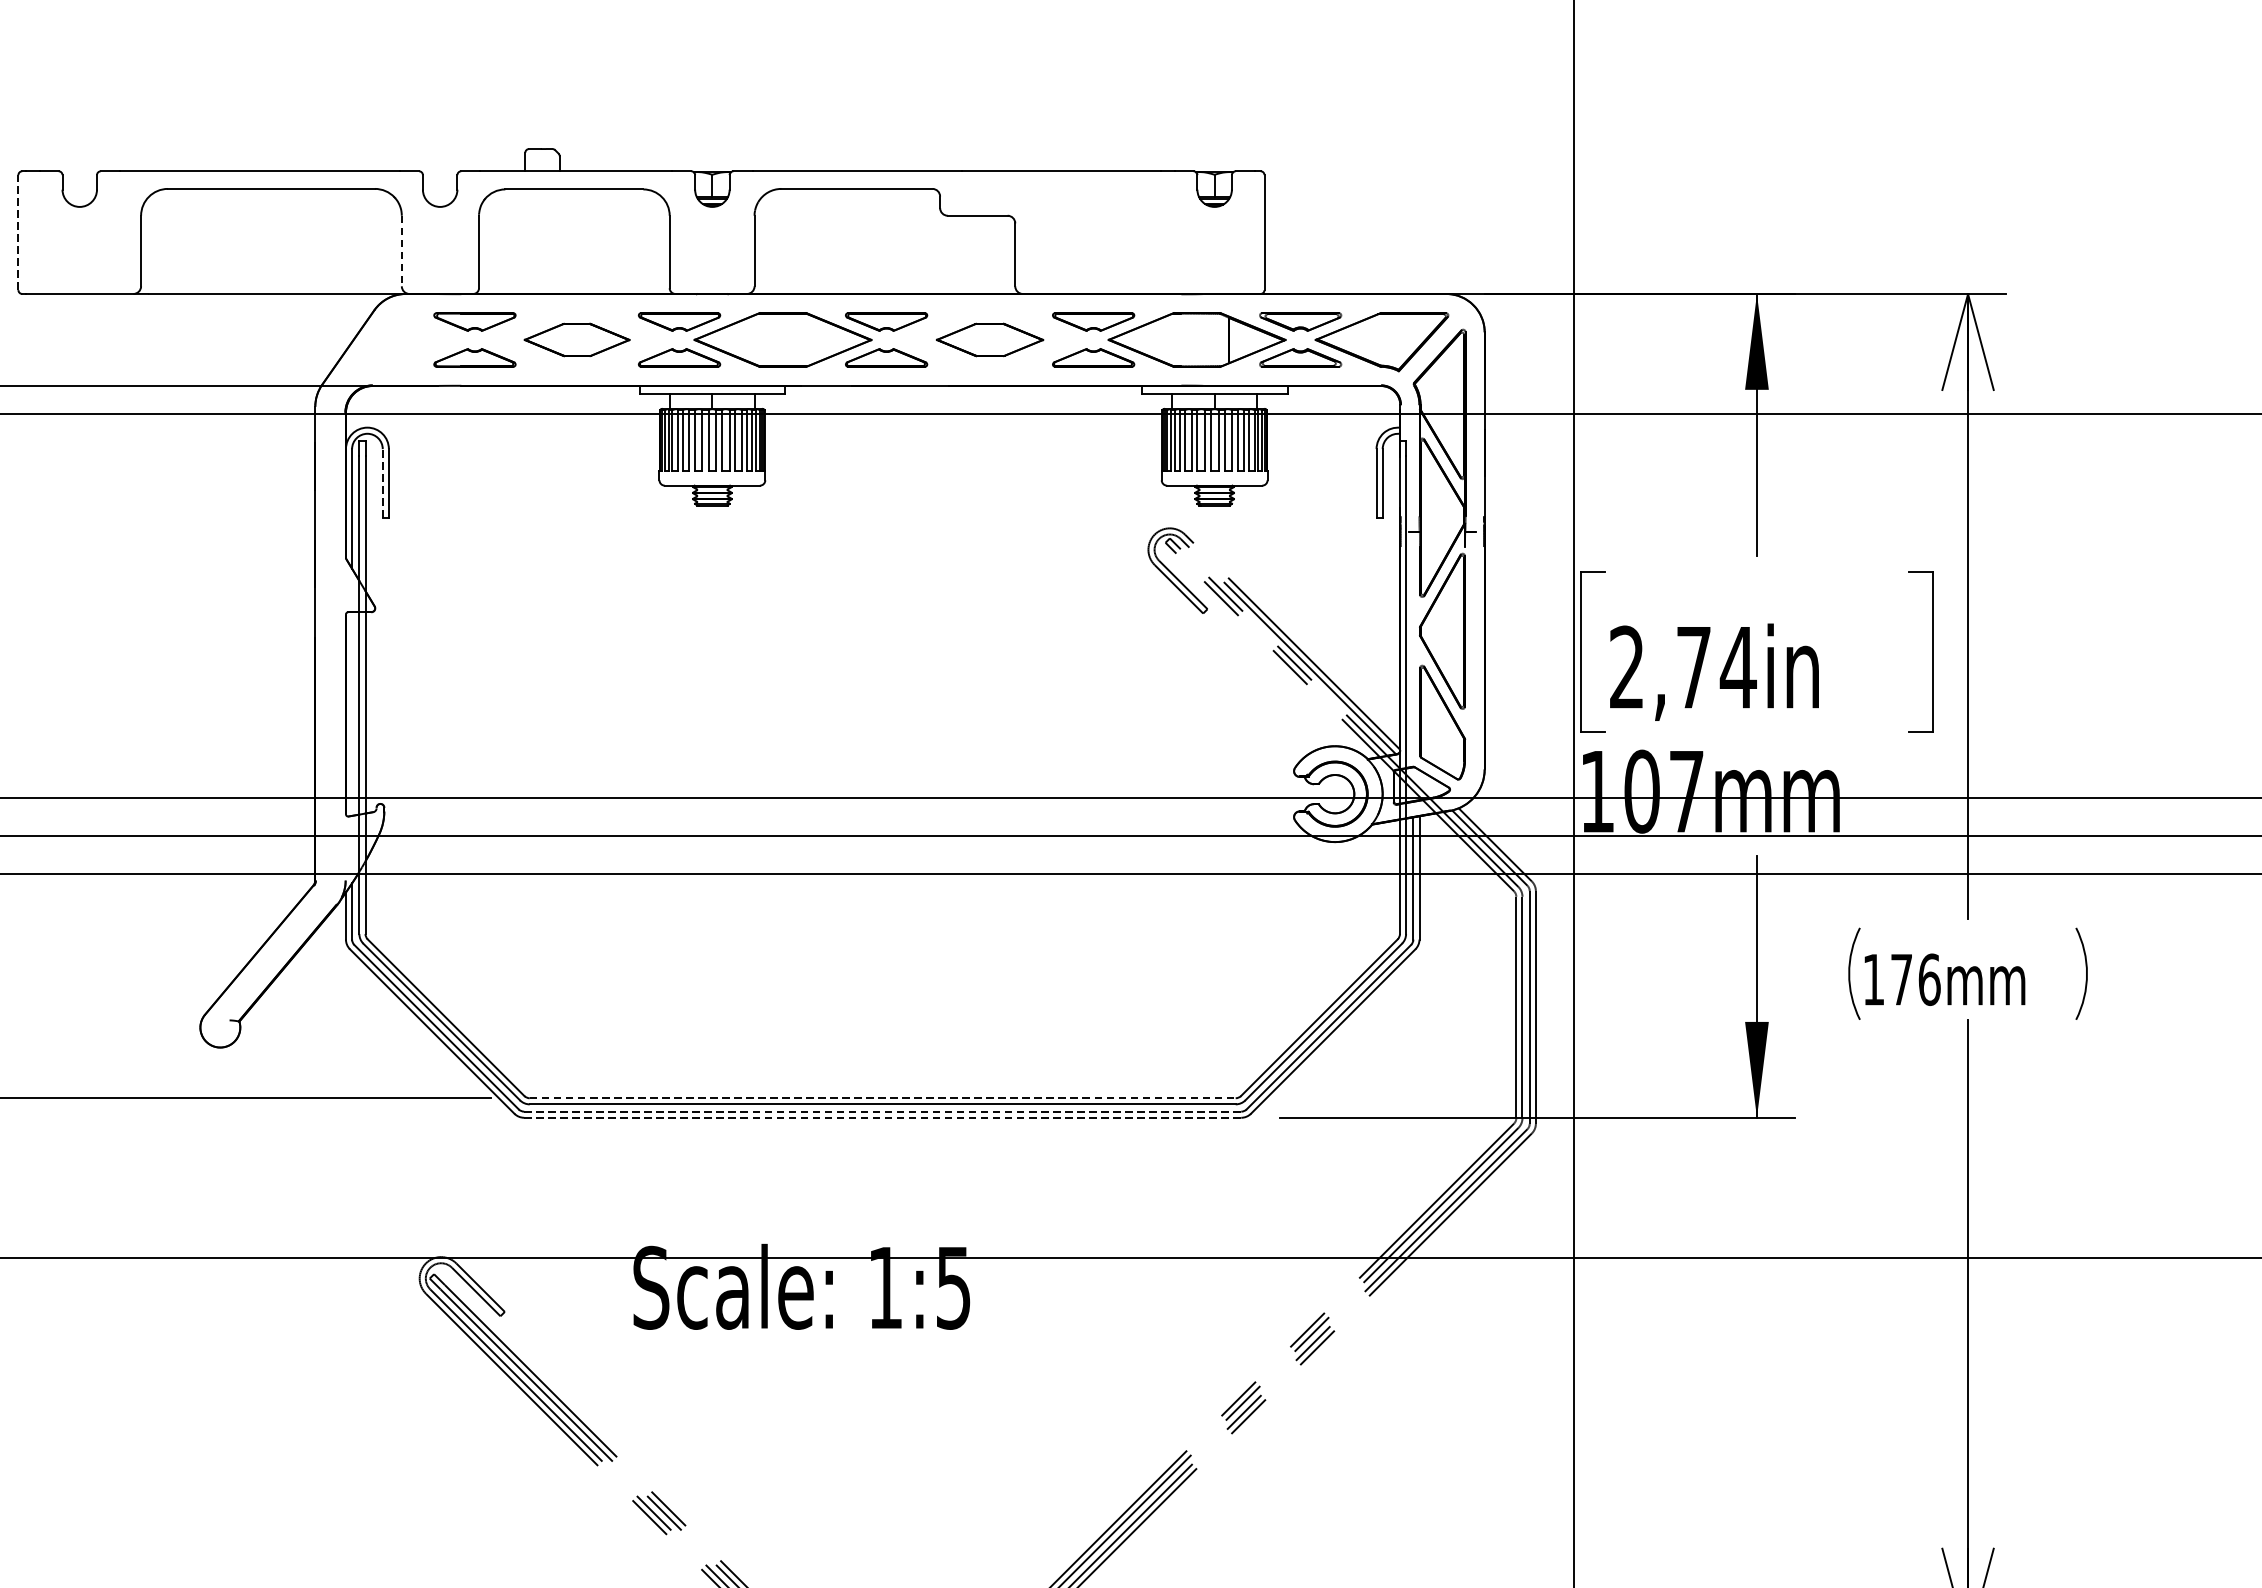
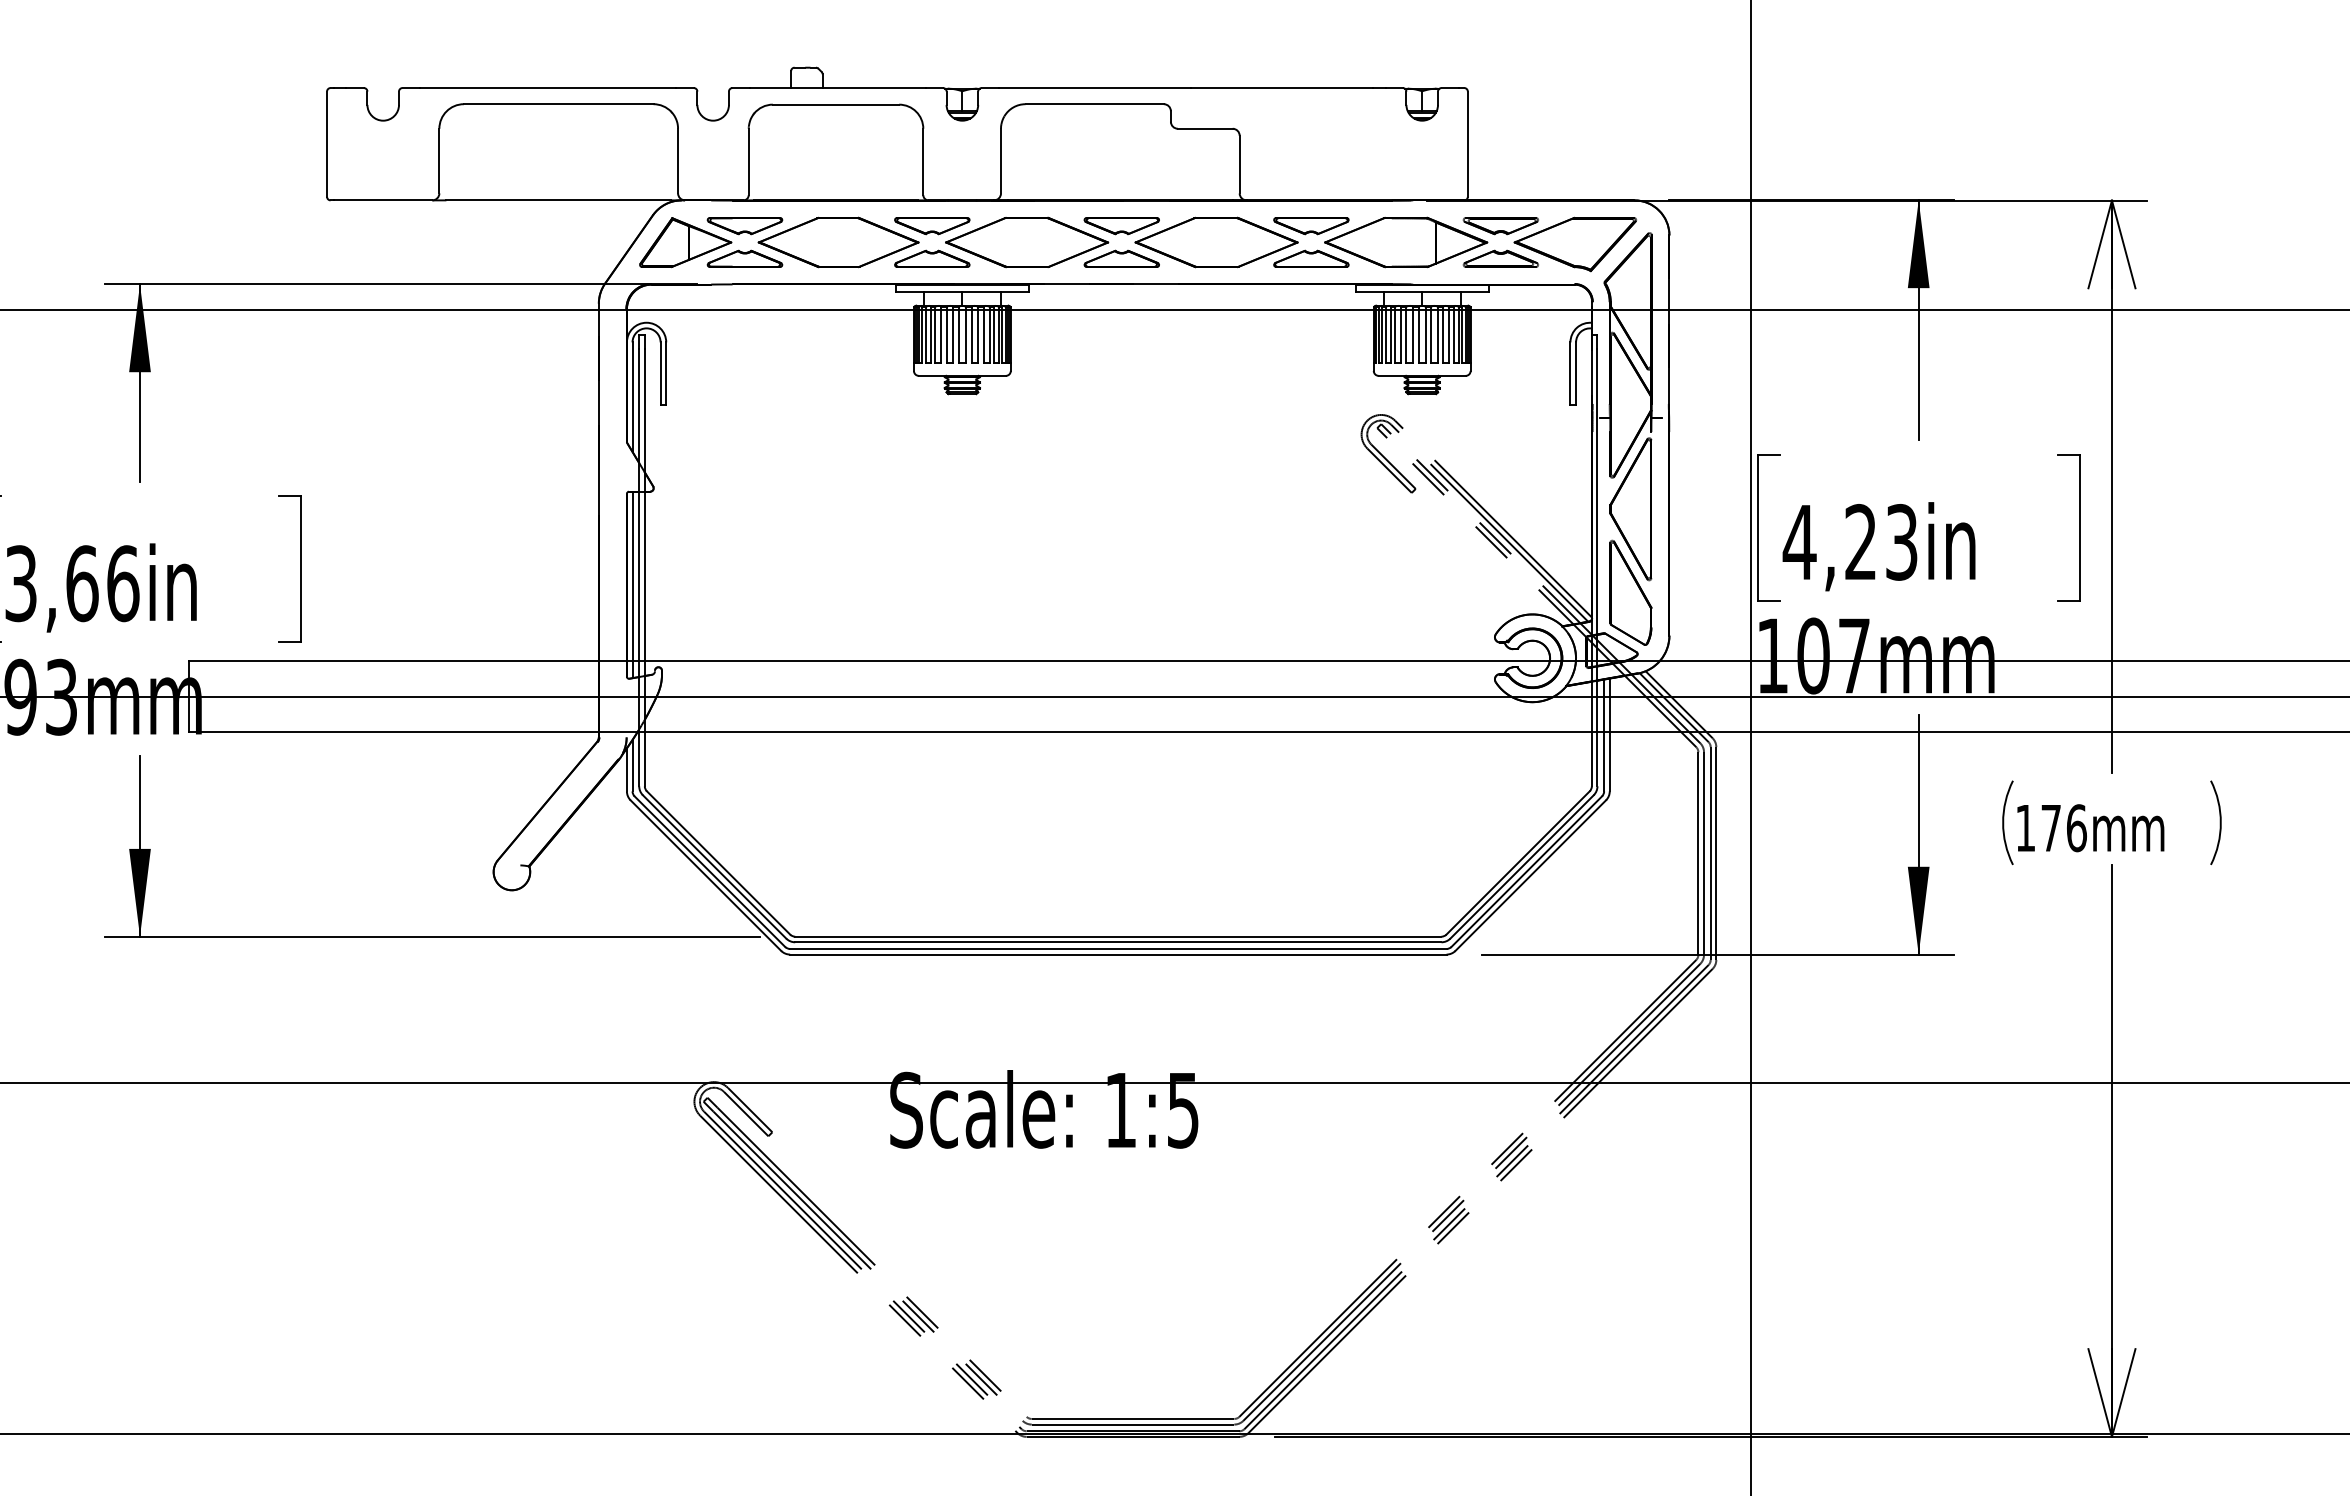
line: (18, 232) -> (327, 144), dashed -> solid
line: (402, 251) -> (678, 161), dashed -> solid
part: (409, 339) -> (685, 242), added
part: (577, 339) -> (838, 242), size x1.67
part: (989, 339) -> (1216, 242), size x1.67
line: (382, 483) -> (660, 373), dashed -> solid
text: (1682, 667) -> (1850, 542), 2,74in -> 4,23in
line: (352, 713) -> (632, 584), added
line: (882, 1098) -> (1118, 936), dashed -> solid
line: (882, 1111) -> (1118, 948), dashed -> solid
line: (882, 1117) -> (1118, 954), dashed -> solid

